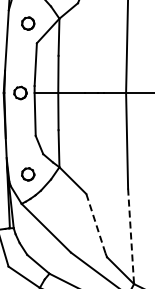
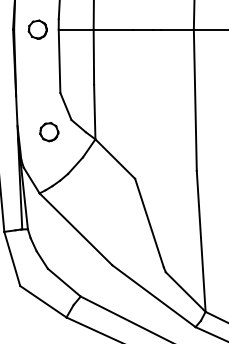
part: (28, 174) -> (49, 132), moved
line: (96, 224) -> (150, 223), dashed -> solid
line: (131, 236) -> (201, 241), dashed -> solid

